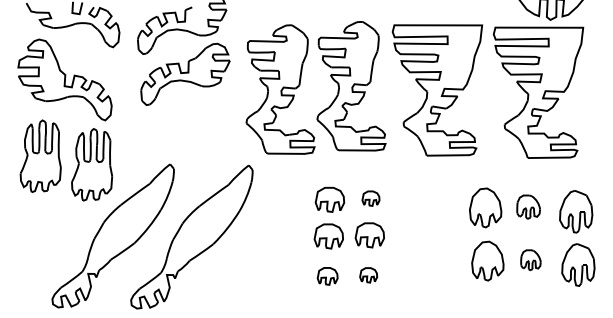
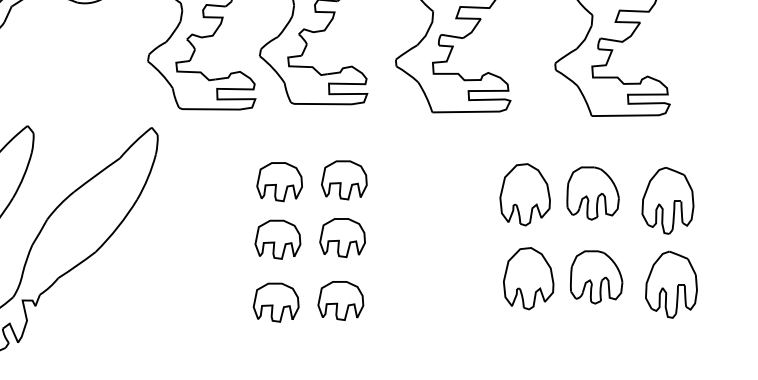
part: (370, 198) -> (343, 179), size x1.67
part: (528, 206) -> (592, 192), size x1.43
part: (530, 259) -> (595, 276), size x1.67
part: (368, 275) -> (340, 301), size x1.67
part: (327, 276) -> (275, 302), size x1.43

